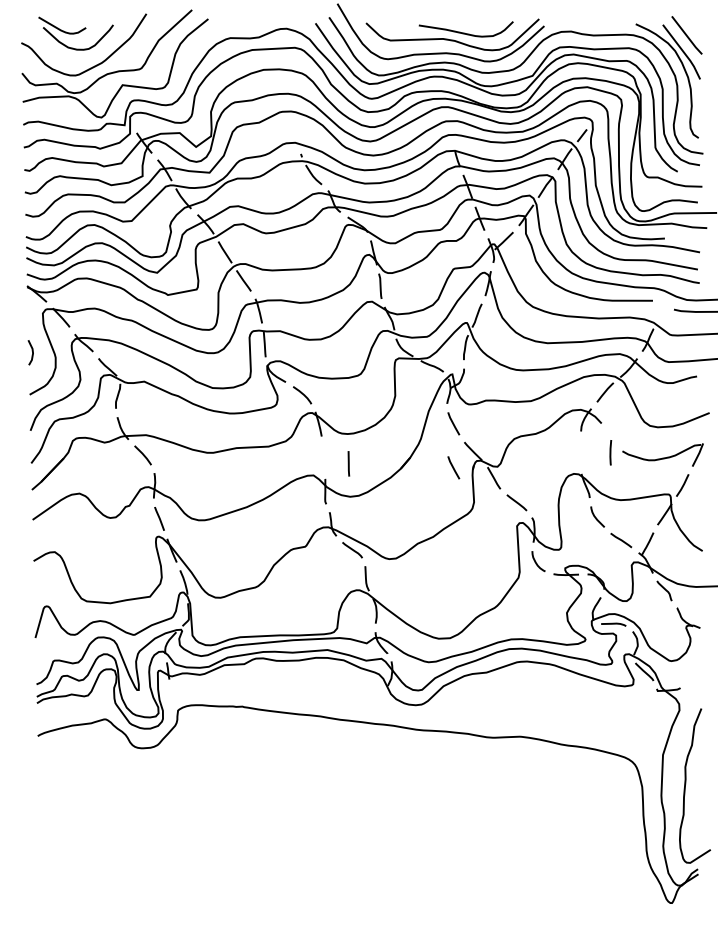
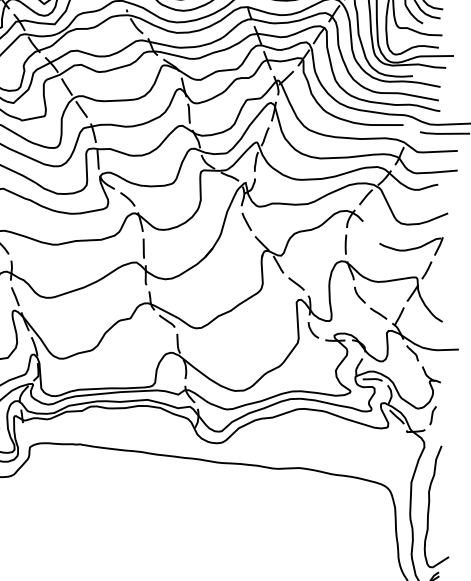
line: (610, 452) -> (345, 244), moved
line: (348, 463) -> (143, 248), moved
line: (453, 467) -> (246, 256), removed
curve: (690, 670) -> (433, 415), added

